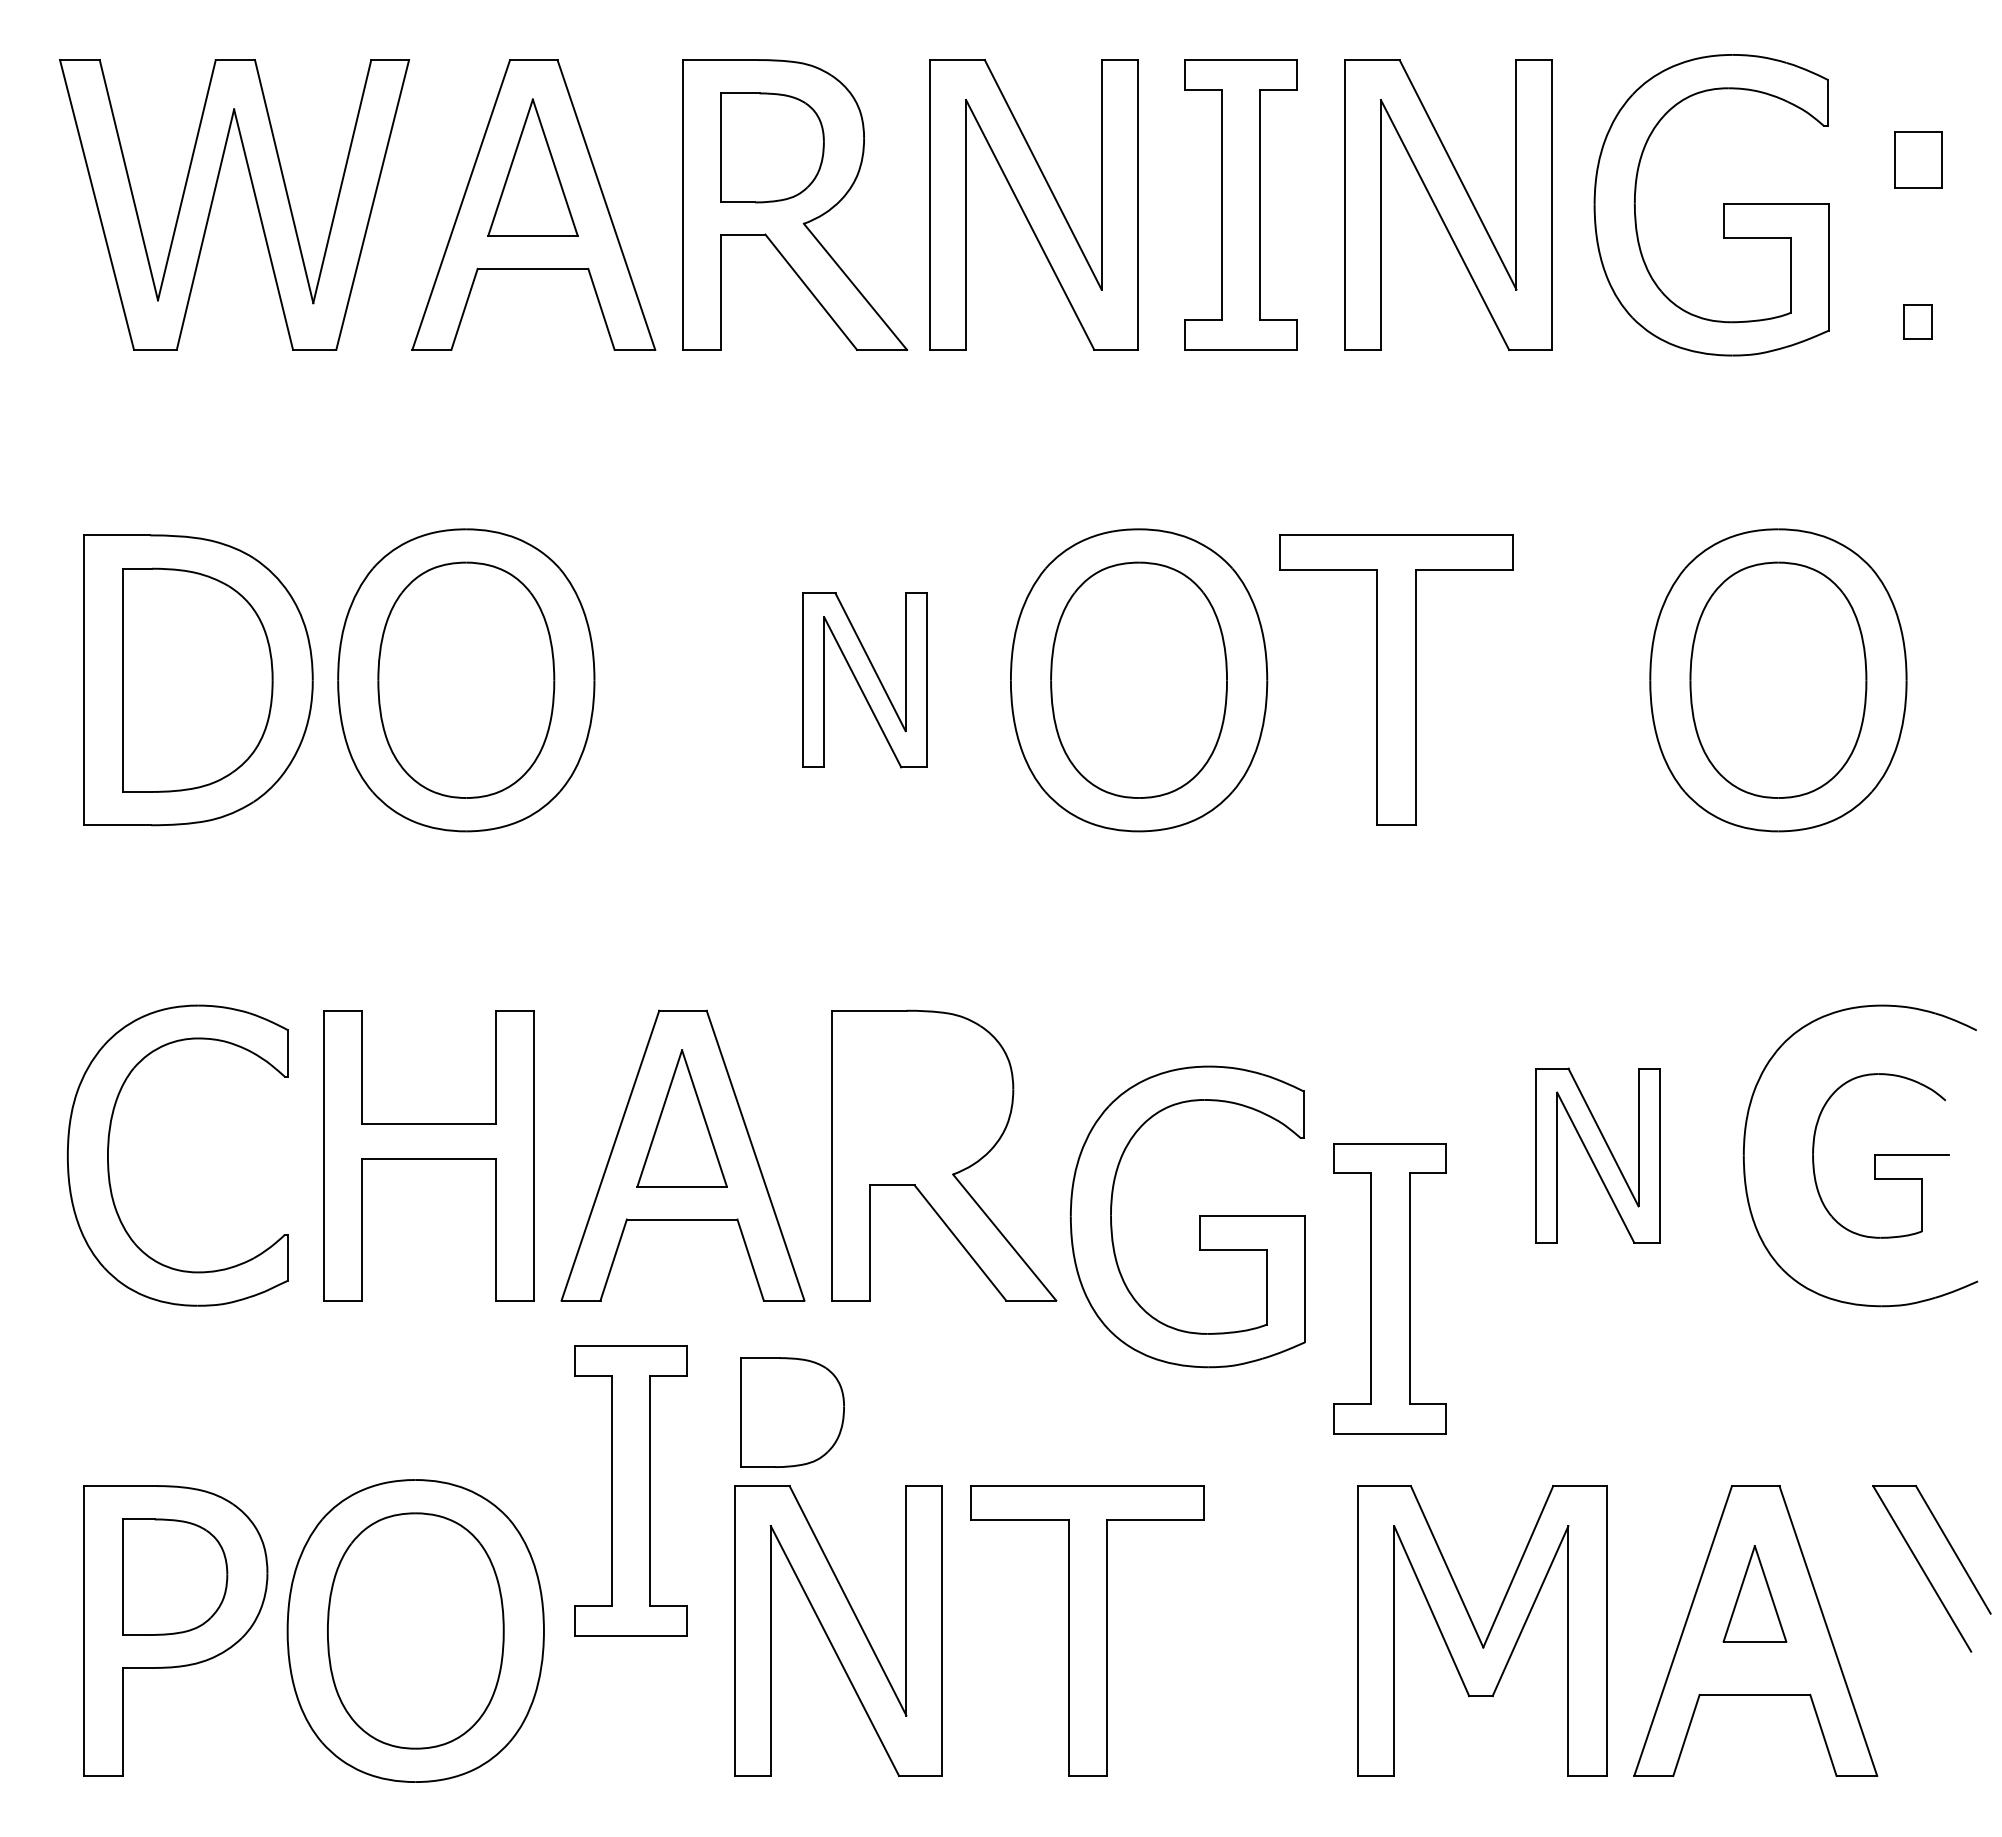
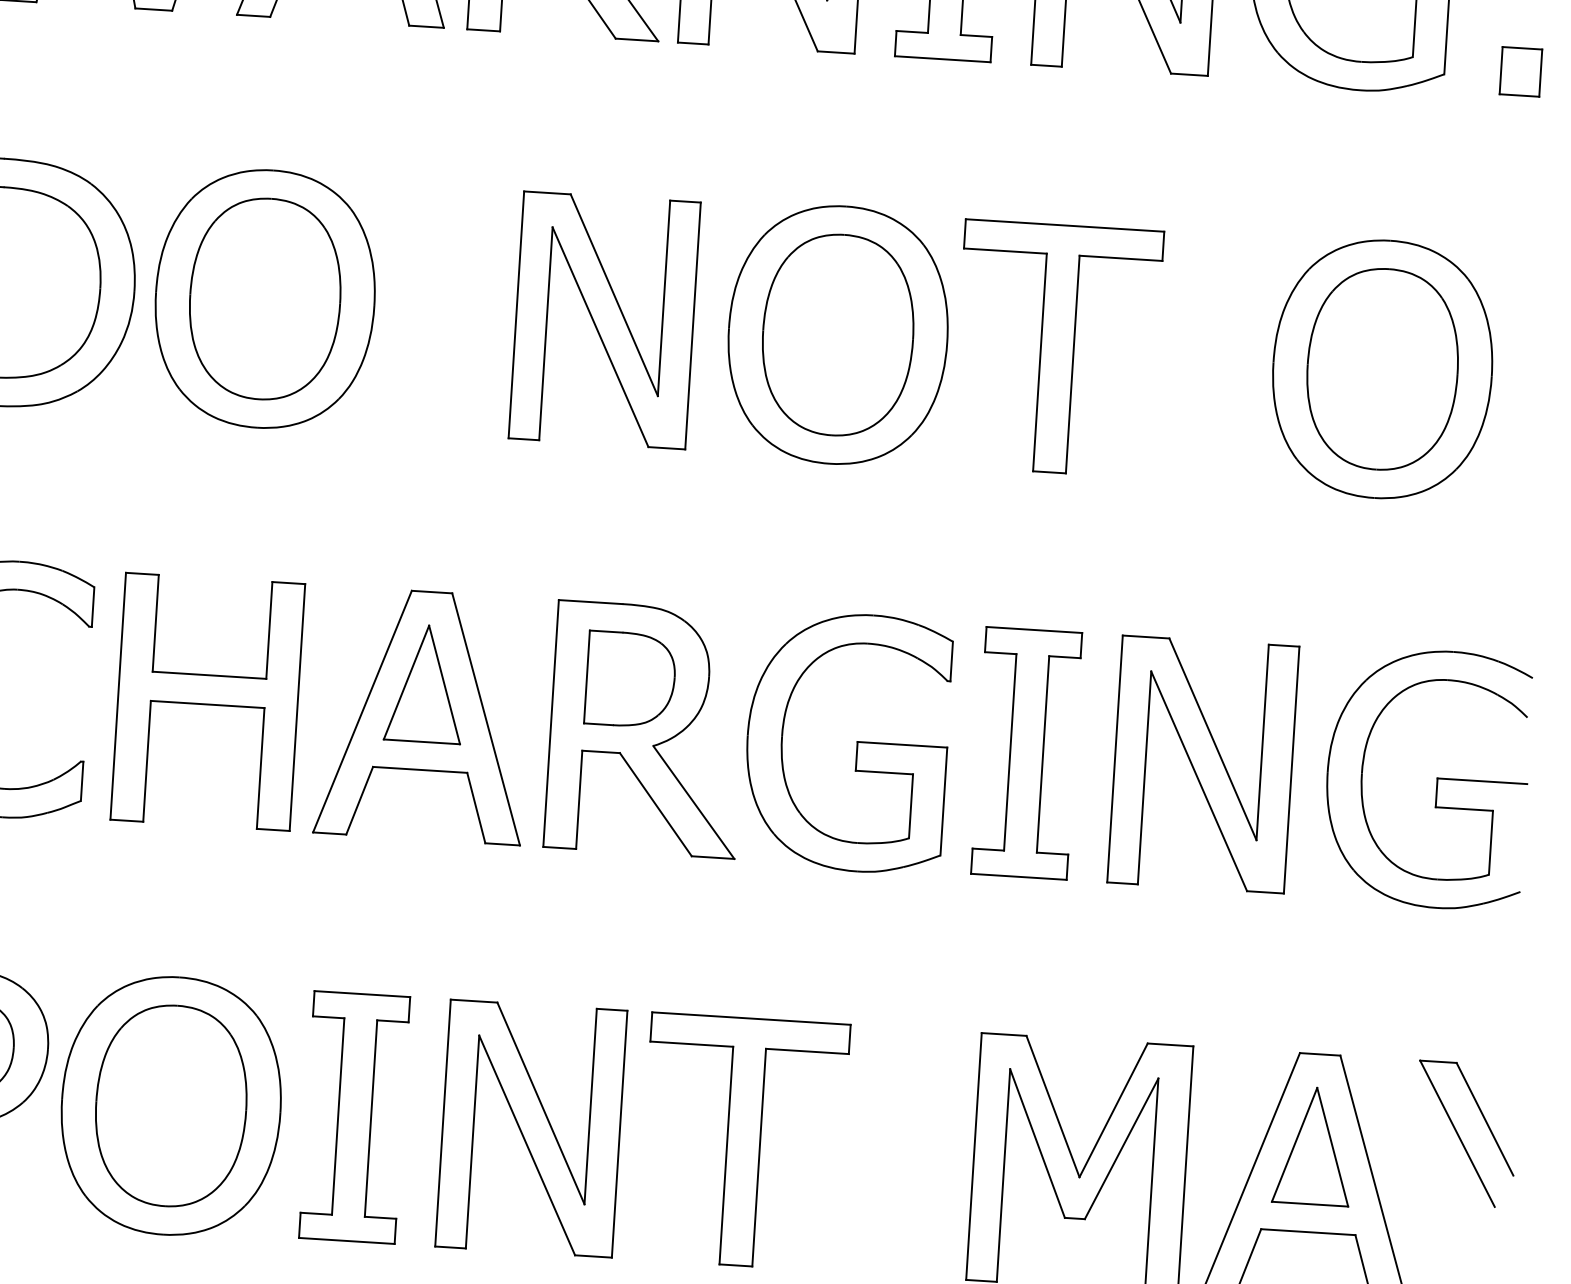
part: (1918, 321) -> (1521, 71), size x1.67
part: (864, 680) -> (604, 320), size x1.67
part: (1597, 1155) -> (1203, 764), size x1.67
part: (1880, 1155) -> (1444, 779), size x1.43
part: (1199, 1216) -> (857, 742), moved
part: (1389, 1288) -> (1025, 753), moved
part: (792, 1412) -> (630, 679), moved
part: (630, 1490) -> (354, 1117), moved
part: (1754, 1593) -> (1313, 1145), size x1.43

